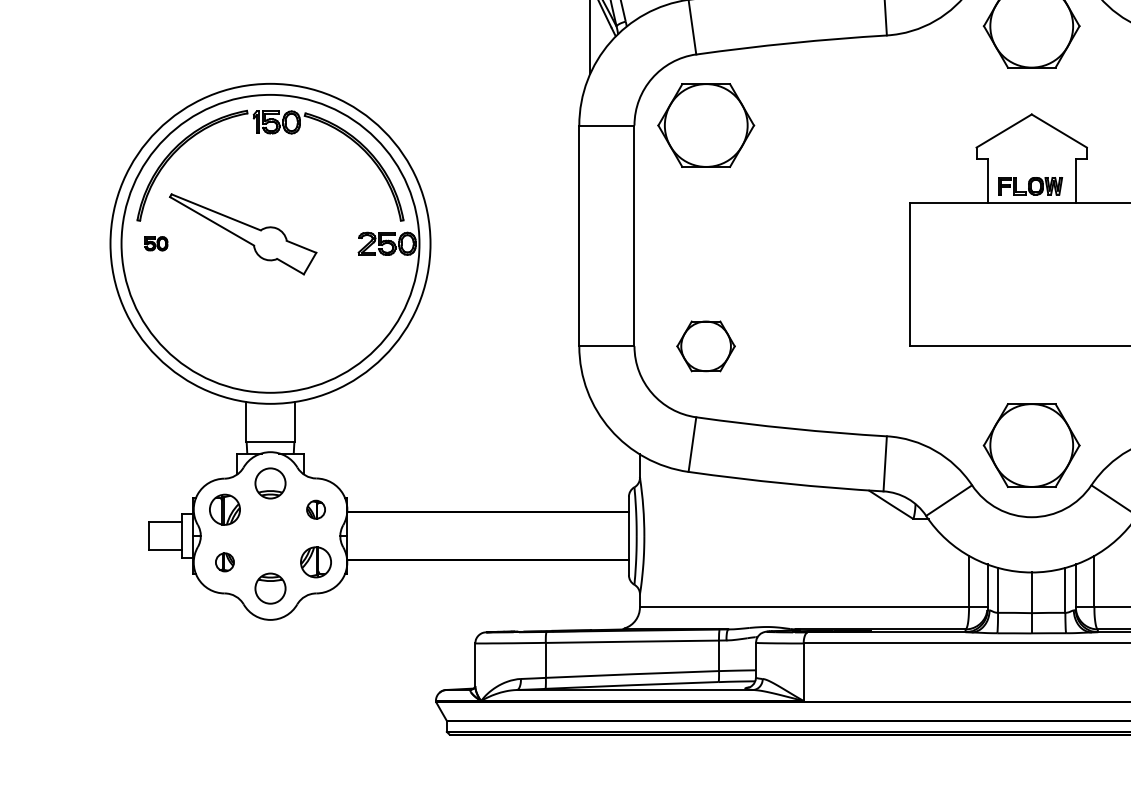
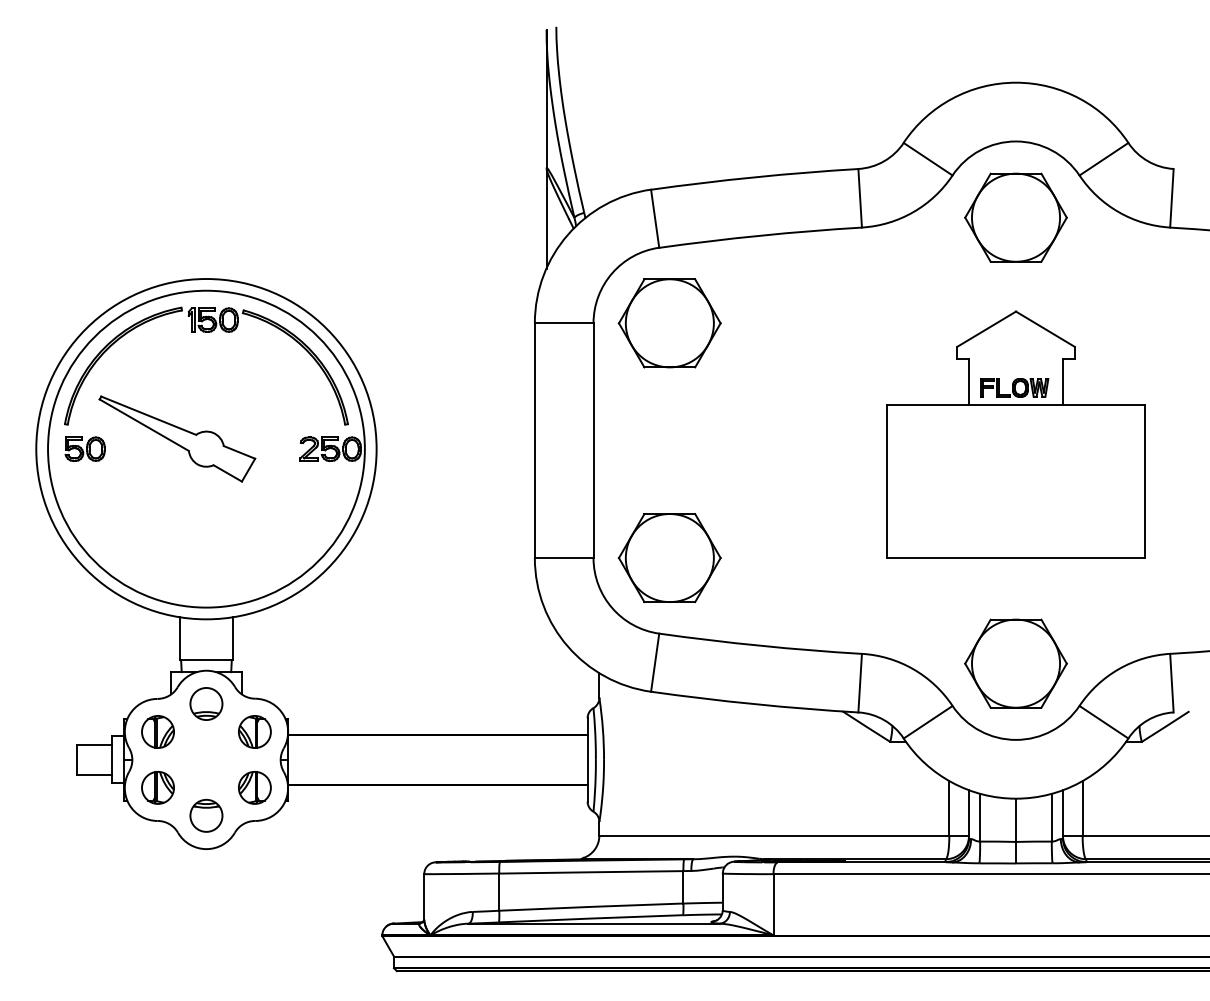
part: (155, 243) -> (84, 448), size x1.67
part: (705, 346) -> (669, 558), size x1.67
part: (315, 509) -> (254, 731), size x1.67
part: (224, 561) -> (157, 787), size x1.67

